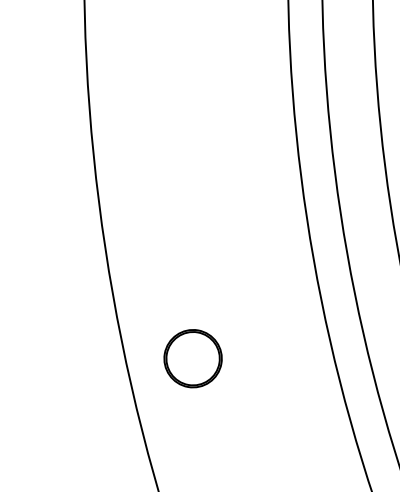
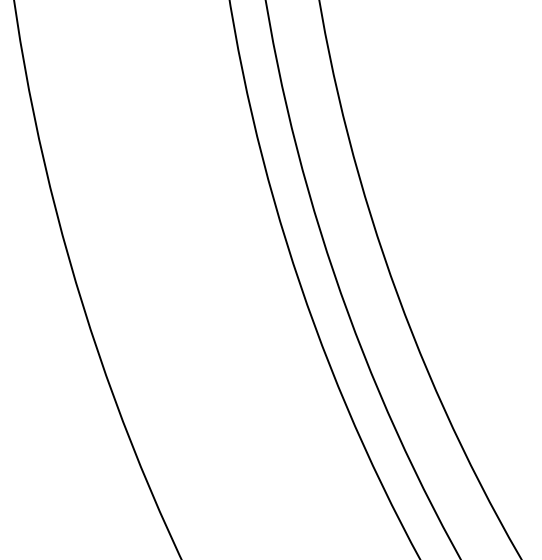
part: (192, 358) -> (208, 449), removed

